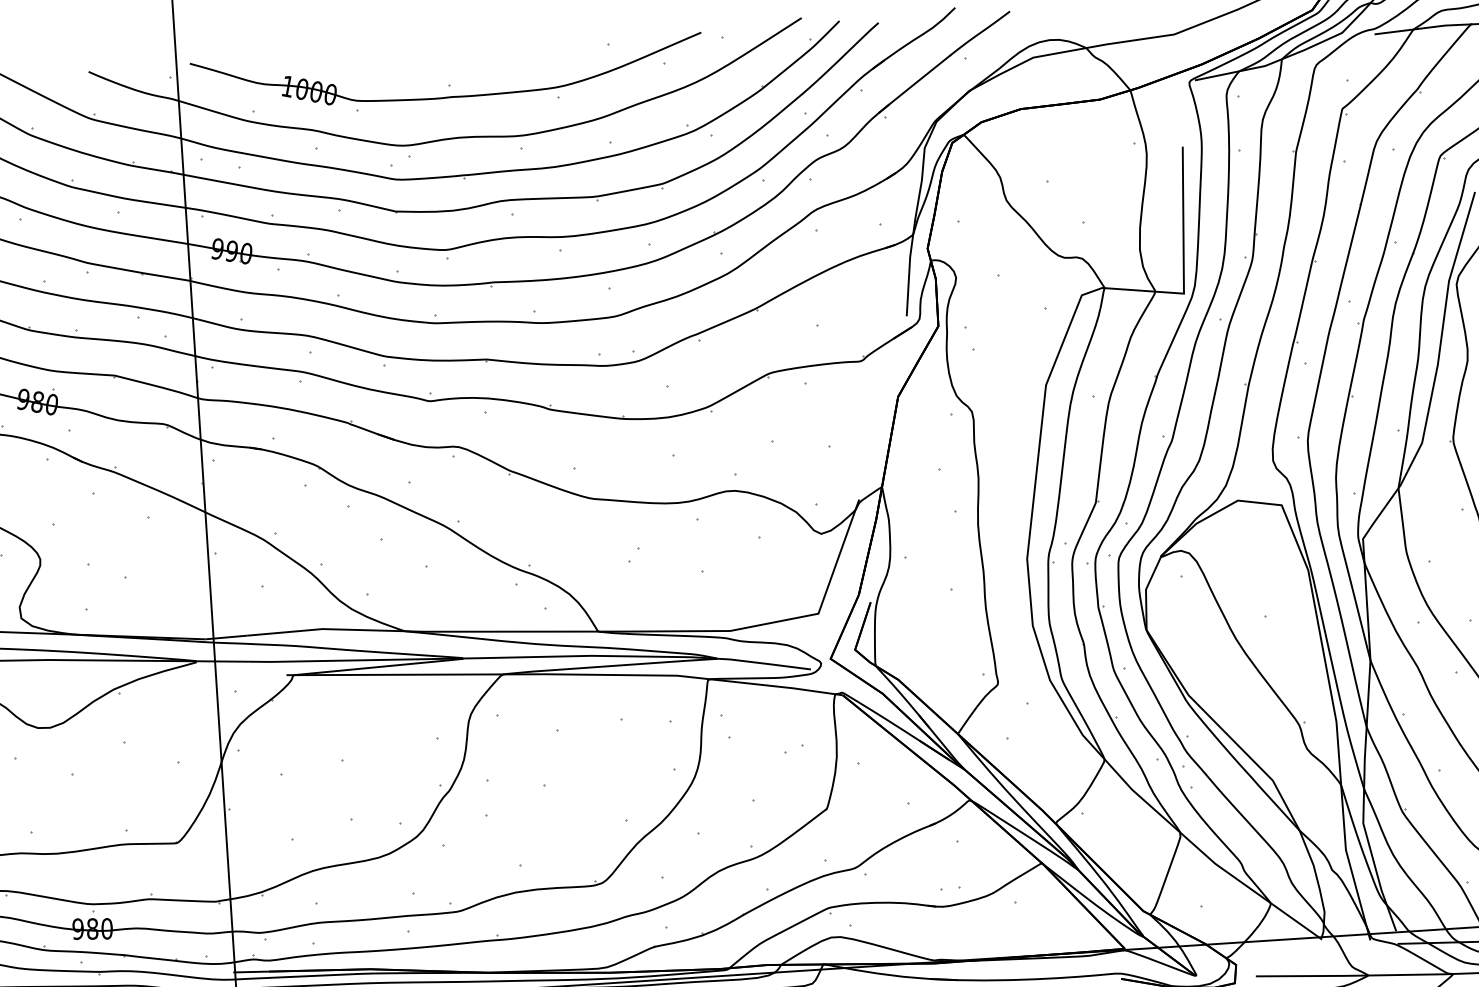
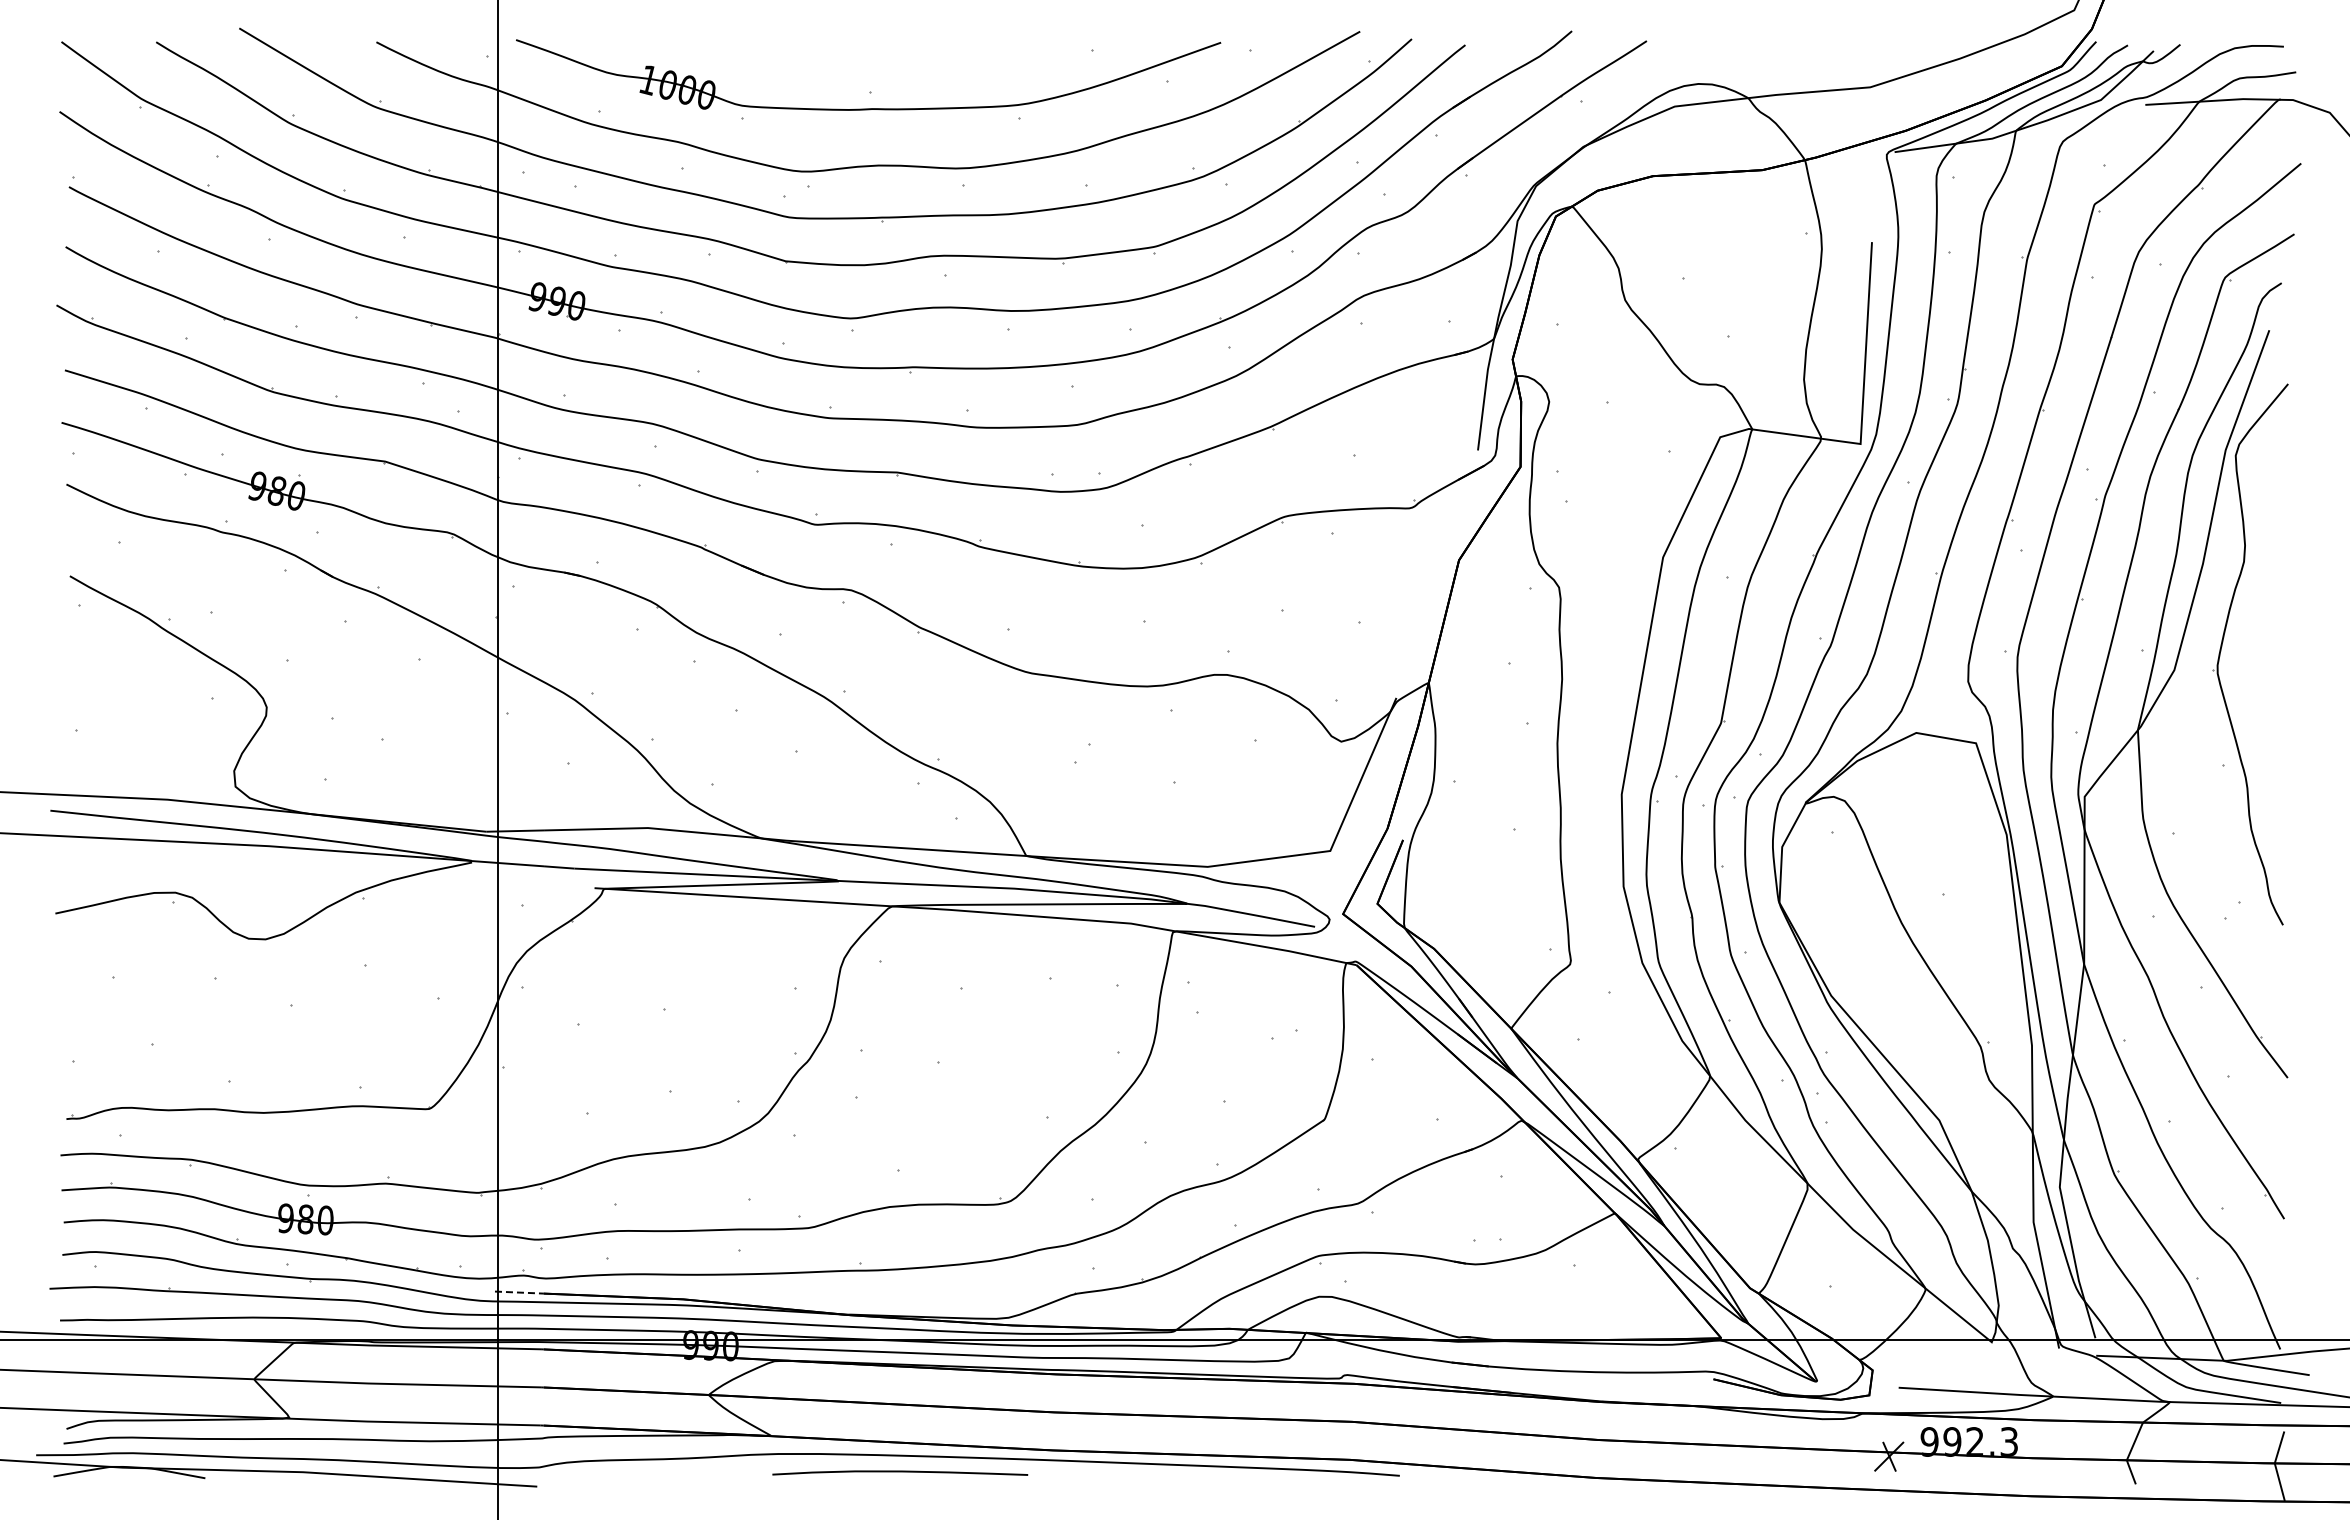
line: (251, 971) -> (519, 1292), solid -> dashed

